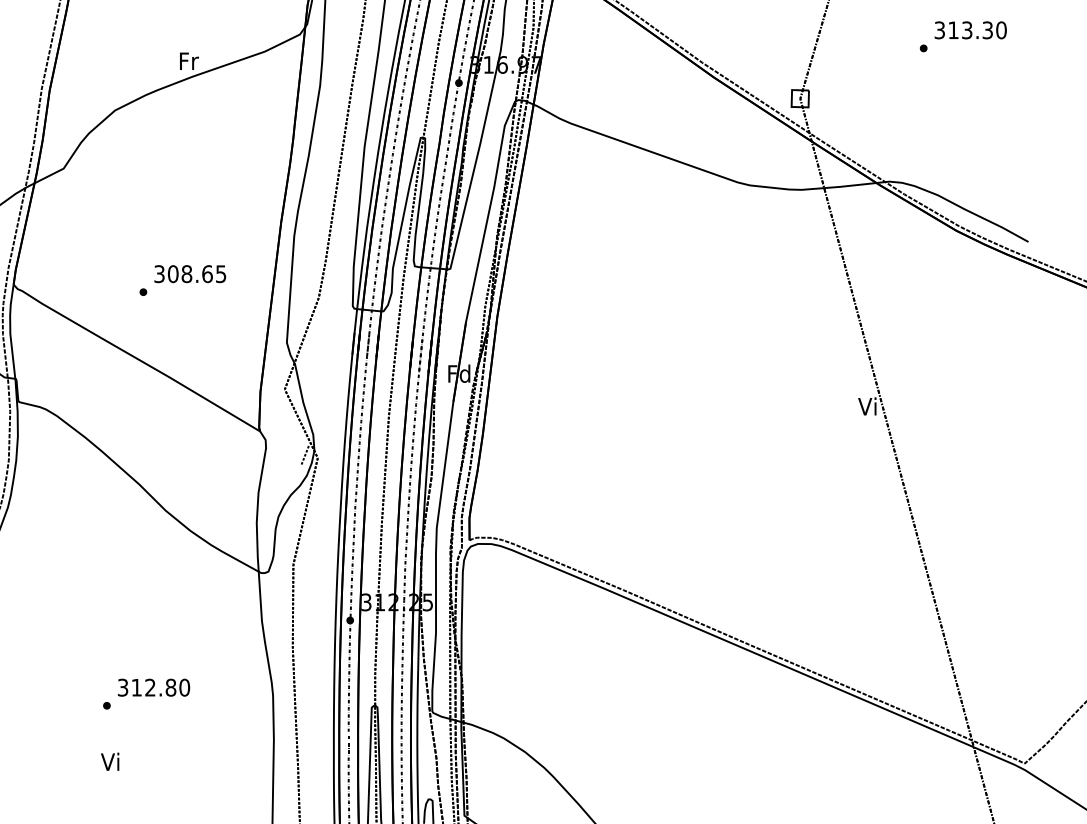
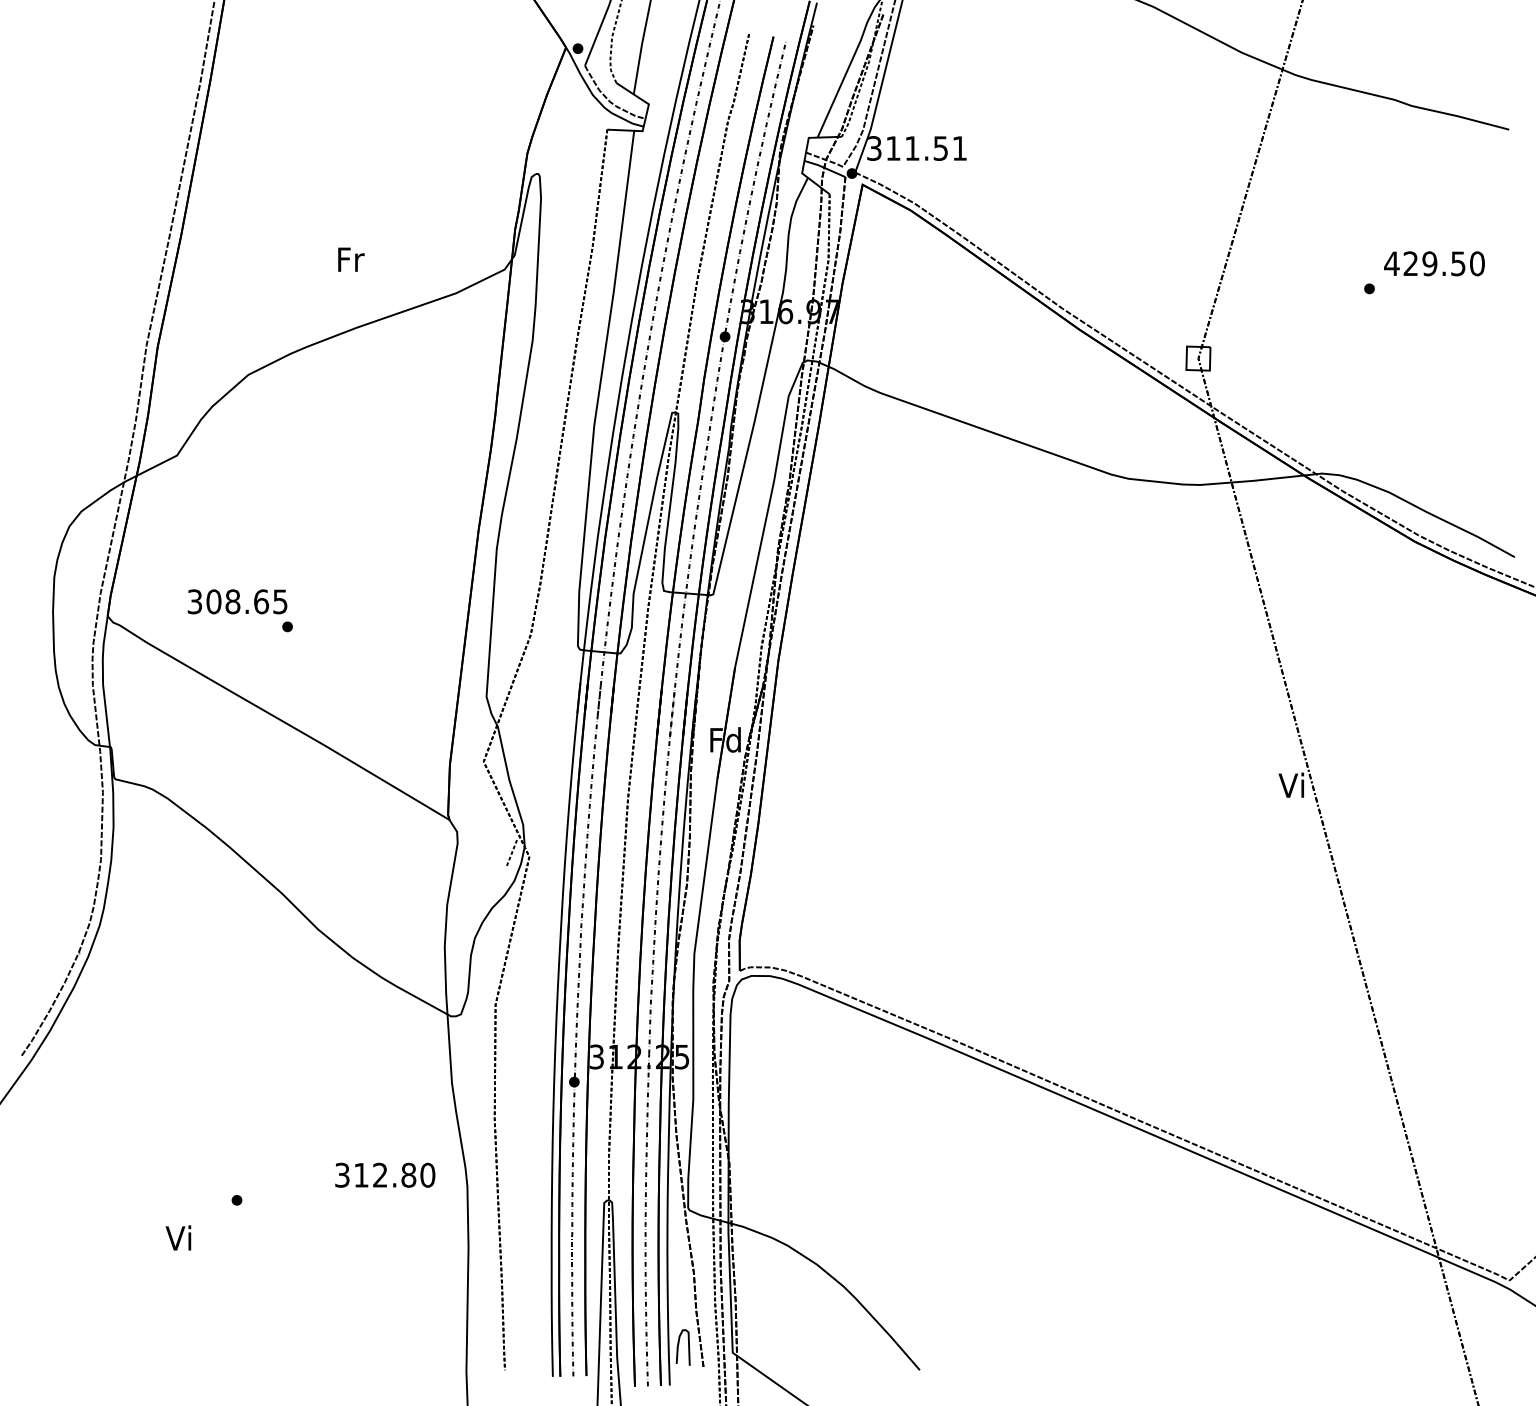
text: (963, 30) -> (1424, 263), 313.30 -> 429.50
text: (189, 61) -> (351, 259), moved
text: (190, 273) -> (237, 601), moved
text: (154, 687) -> (385, 1174), moved
text: (110, 761) -> (178, 1237), moved

